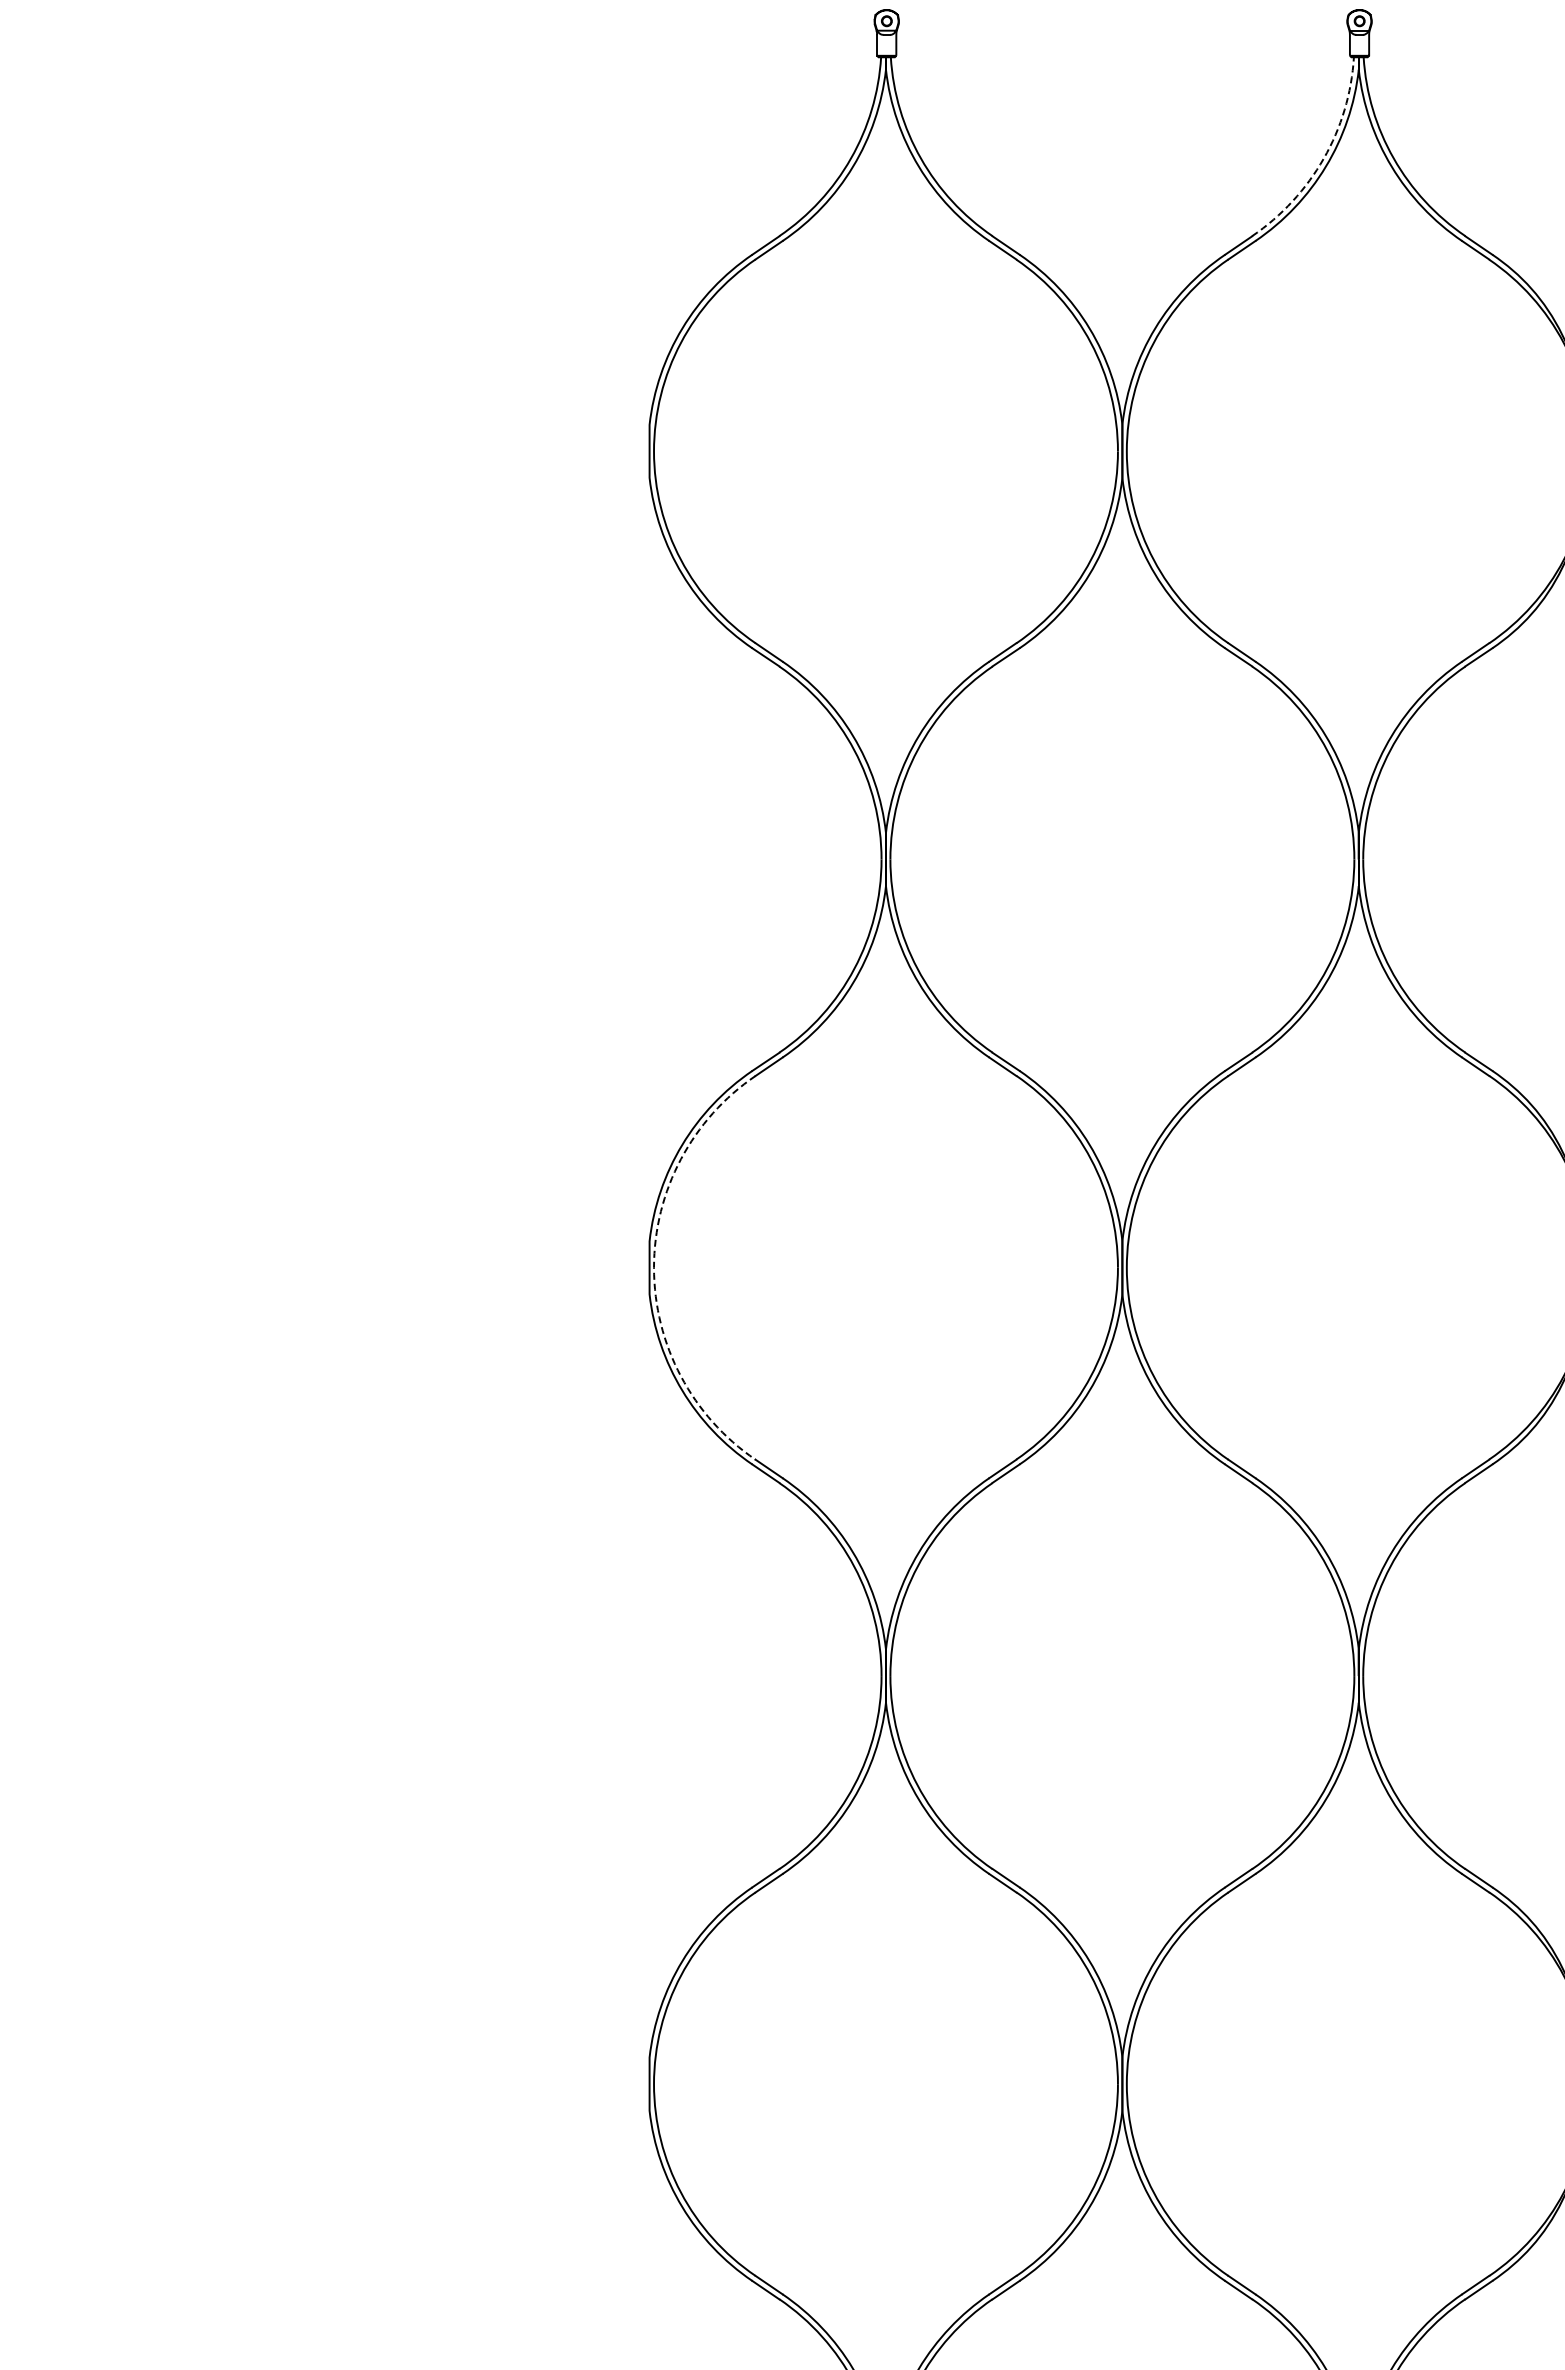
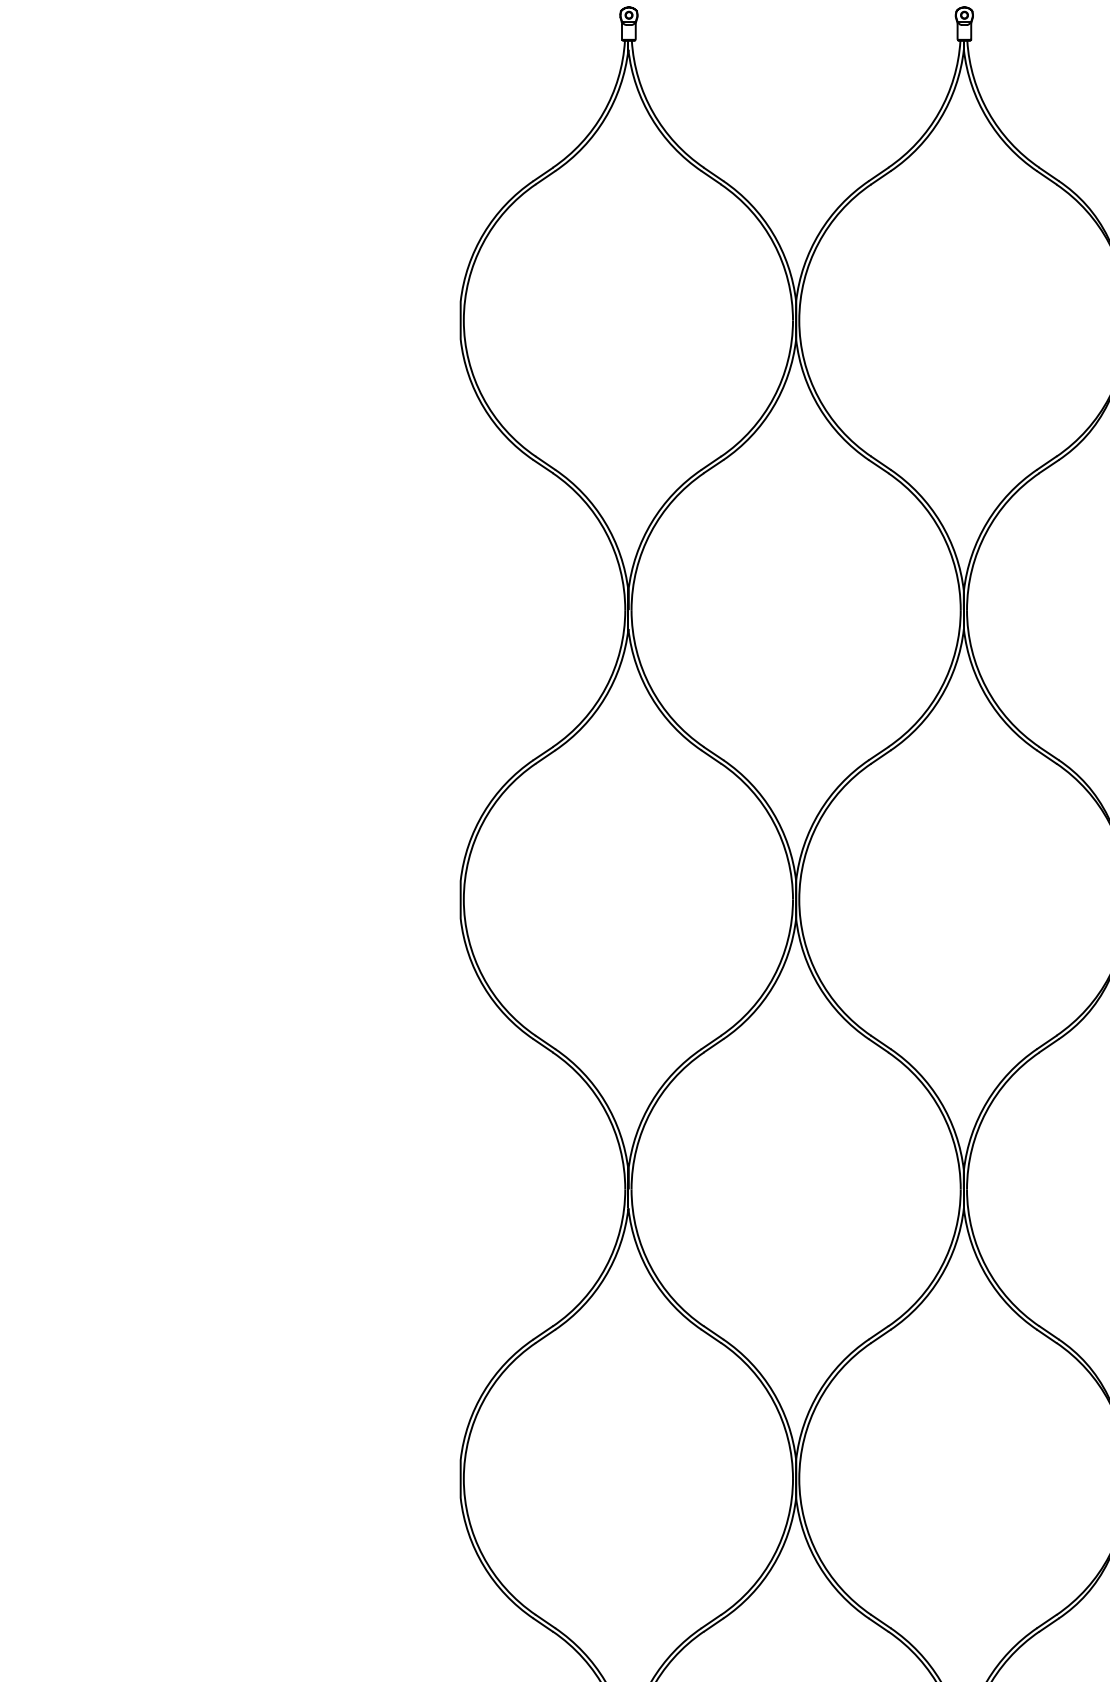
arc: (1323, 158) -> (938, 112), dashed -> solid
line: (654, 1269) -> (464, 900), dashed -> solid

